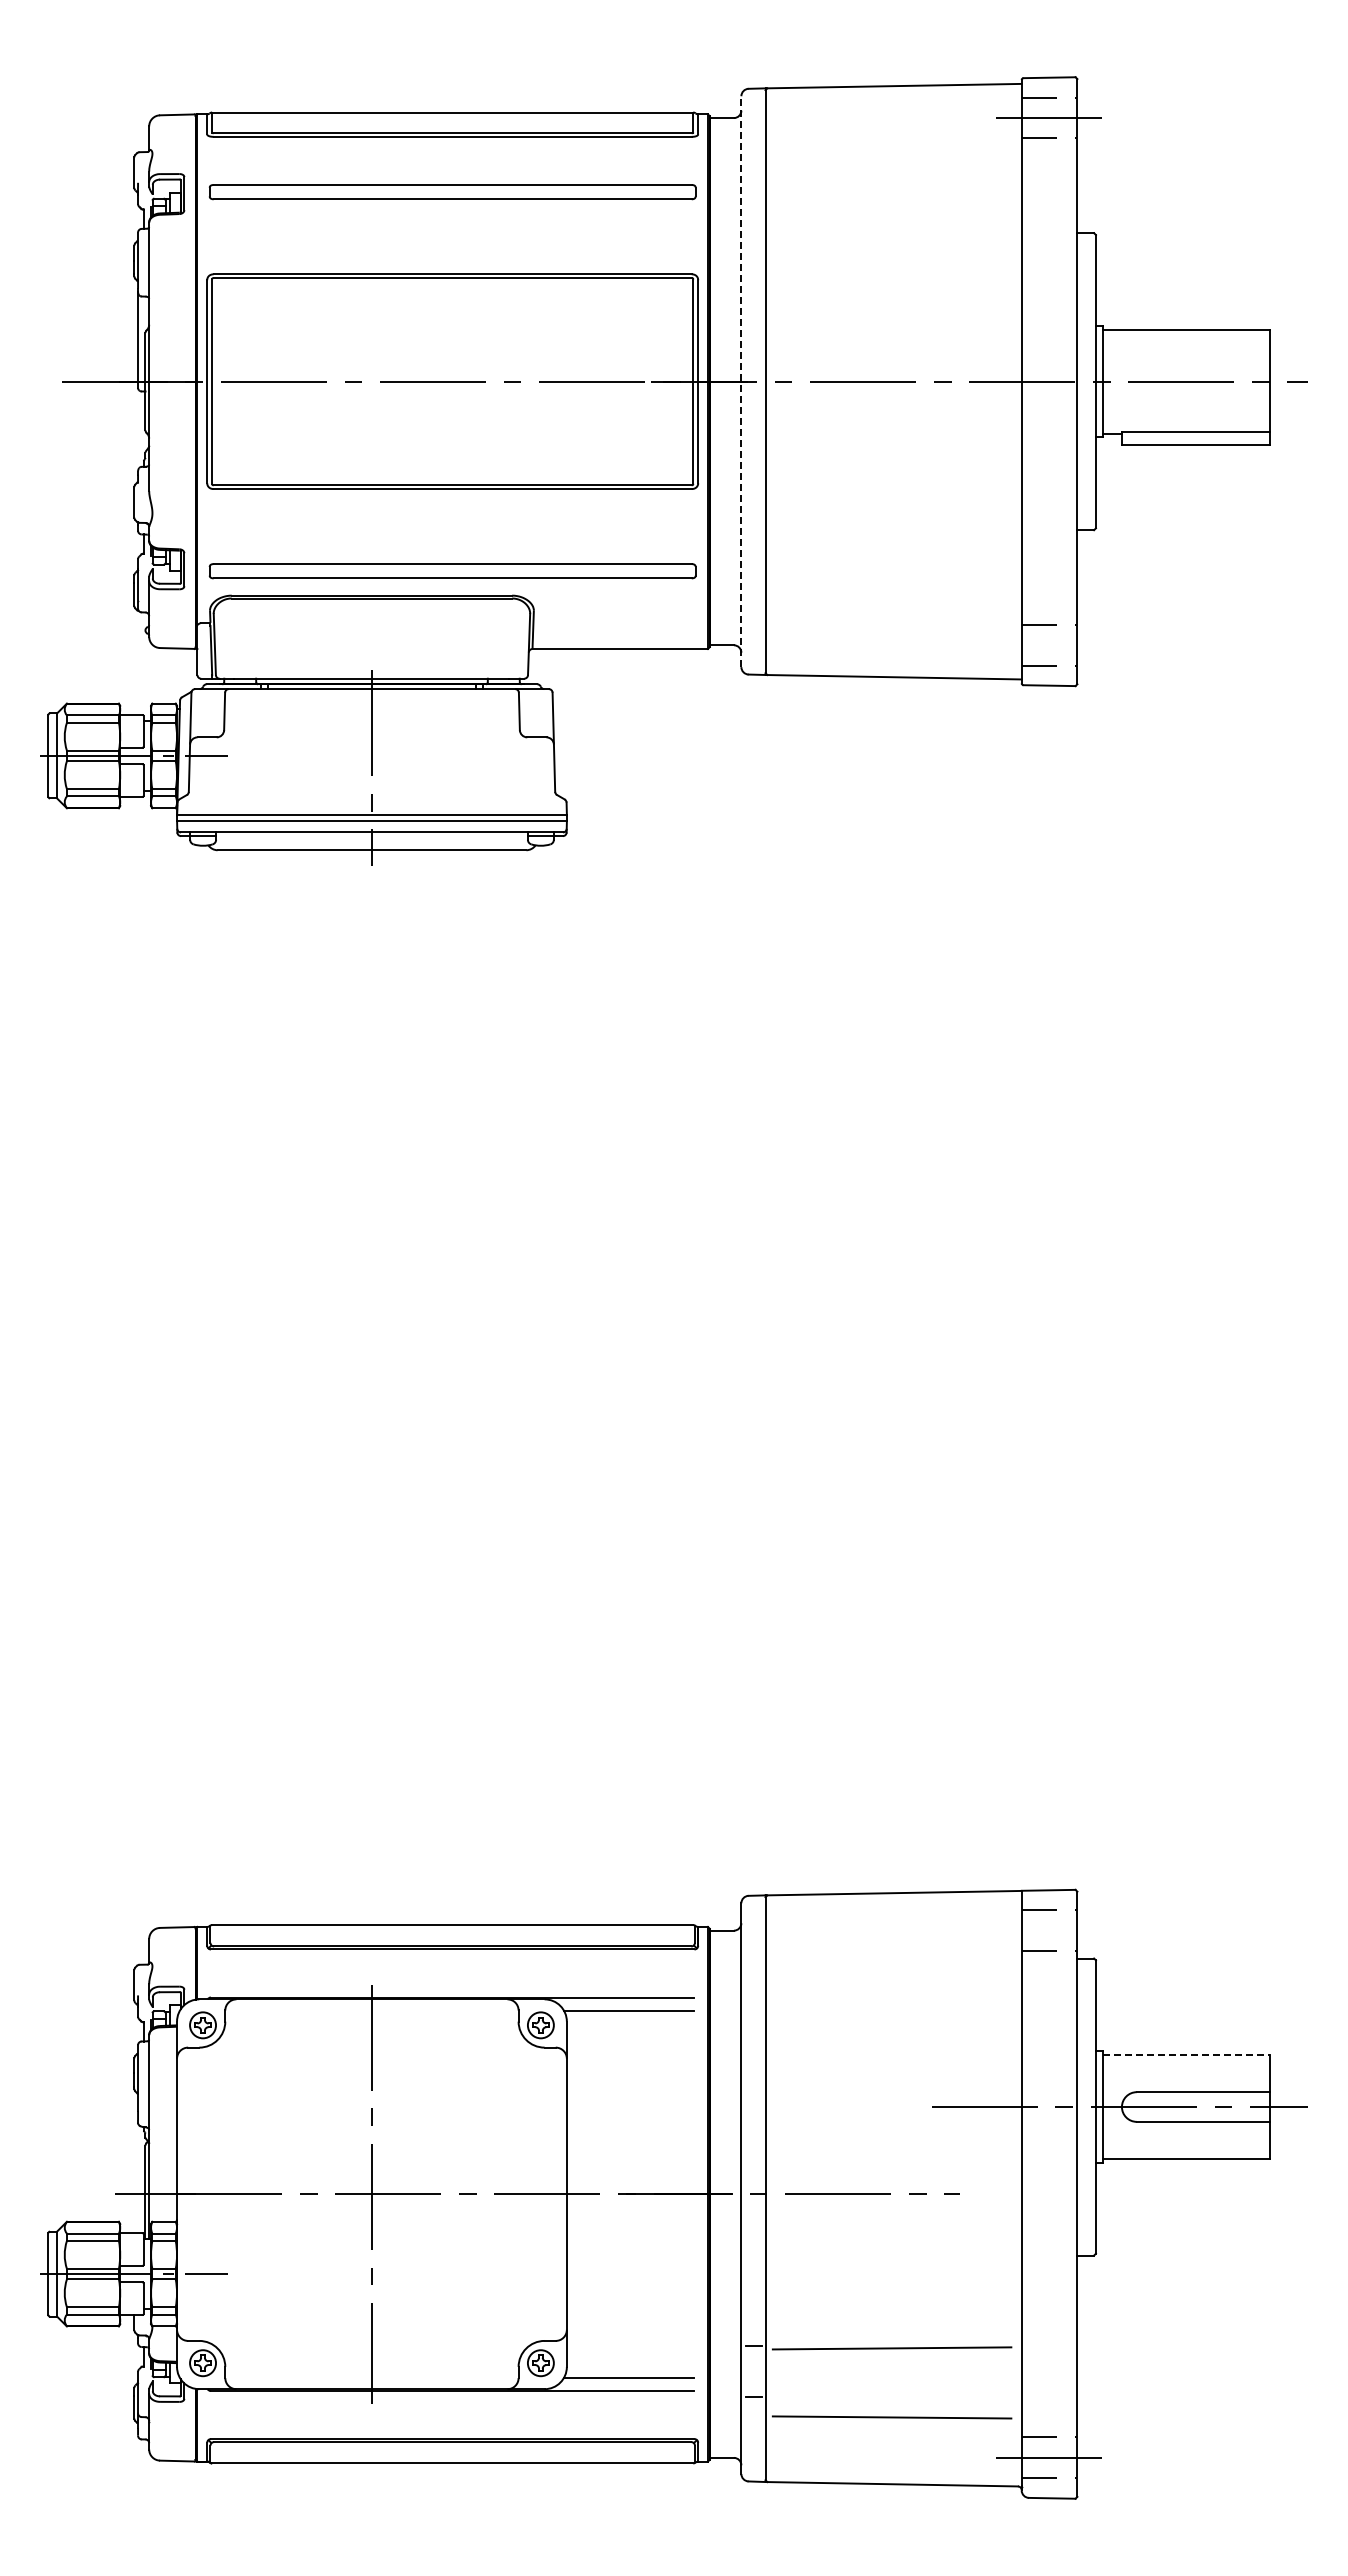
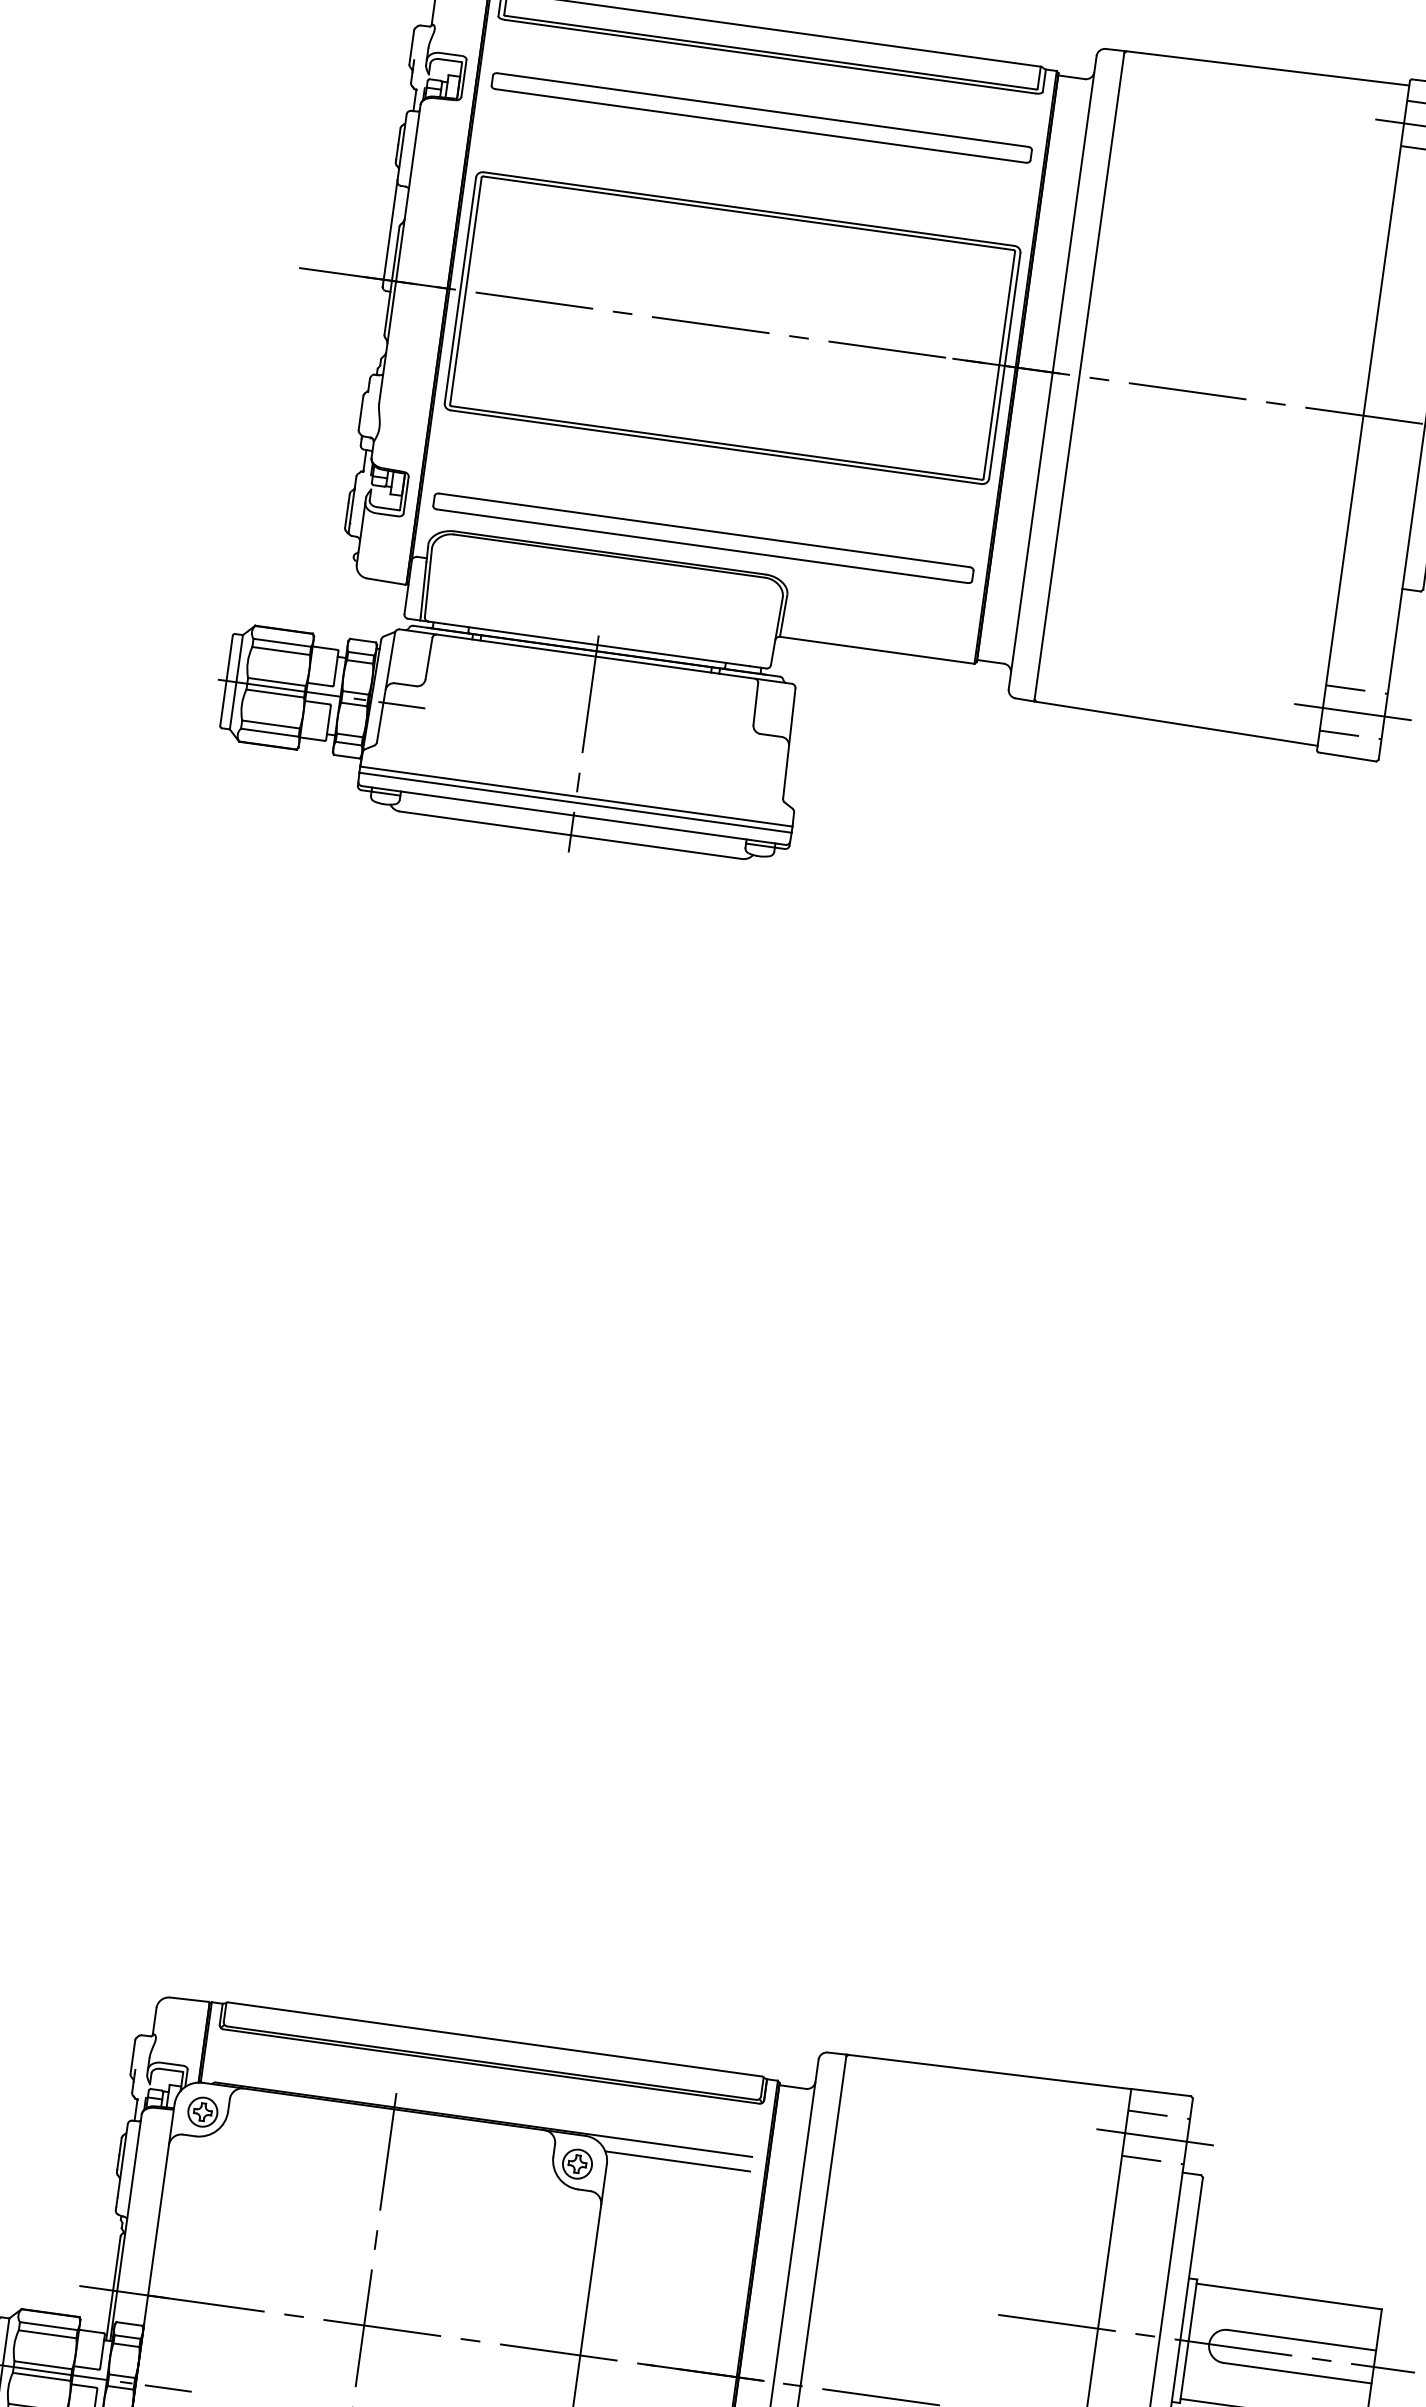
line: (741, 381) -> (1052, 372), dashed -> solid
line: (1049, 645) -> (1353, 712), added
line: (1049, 1930) -> (1156, 2137), added
line: (1186, 2055) -> (1288, 2296), dashed -> solid

